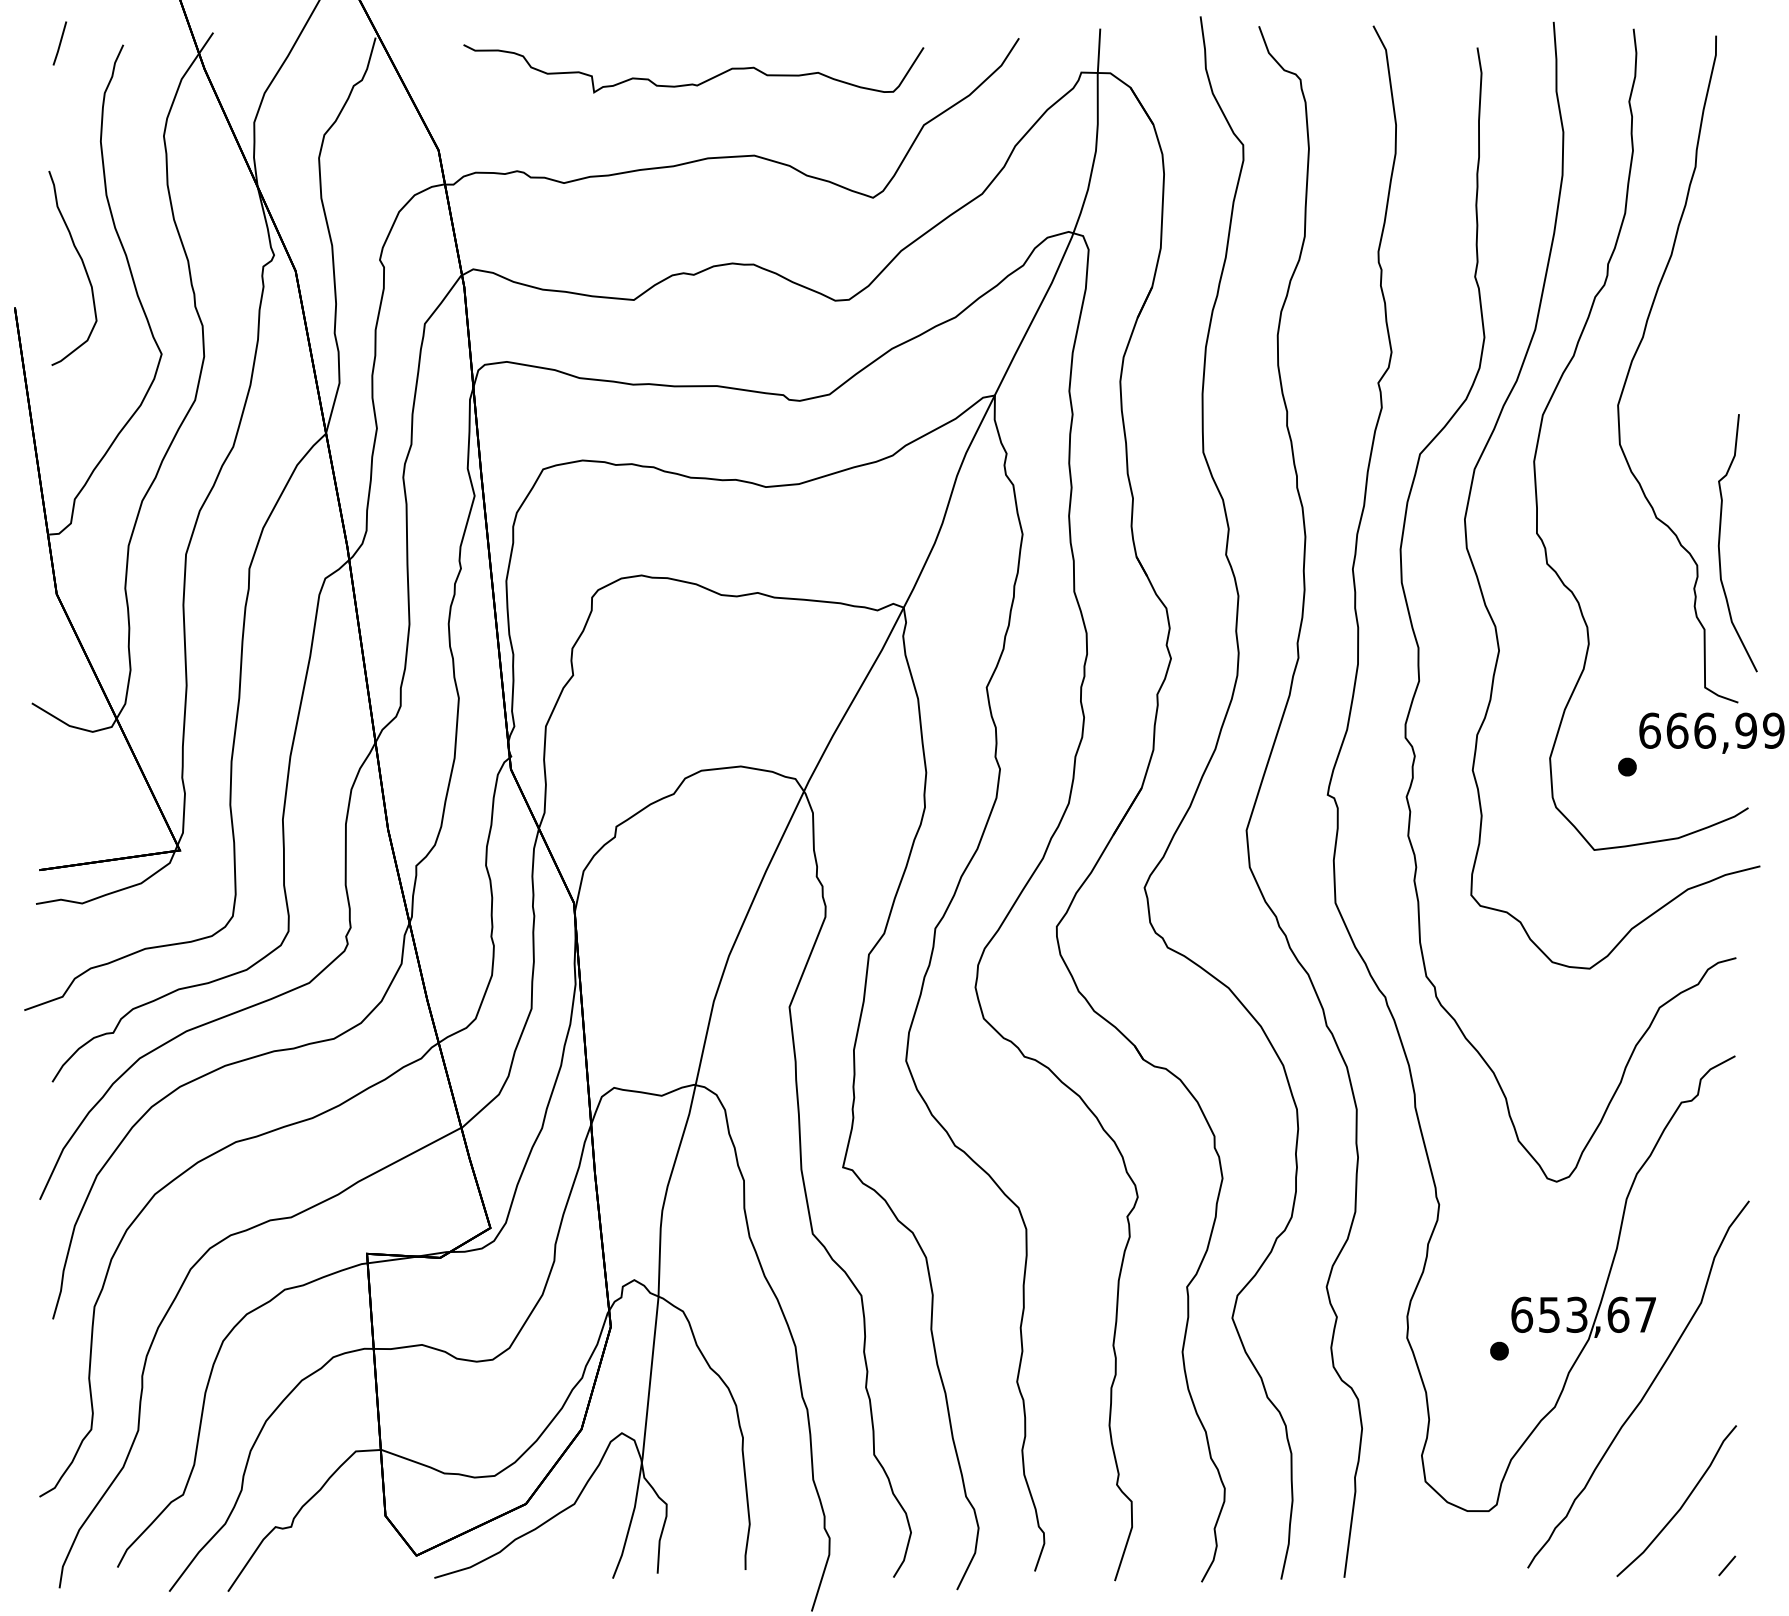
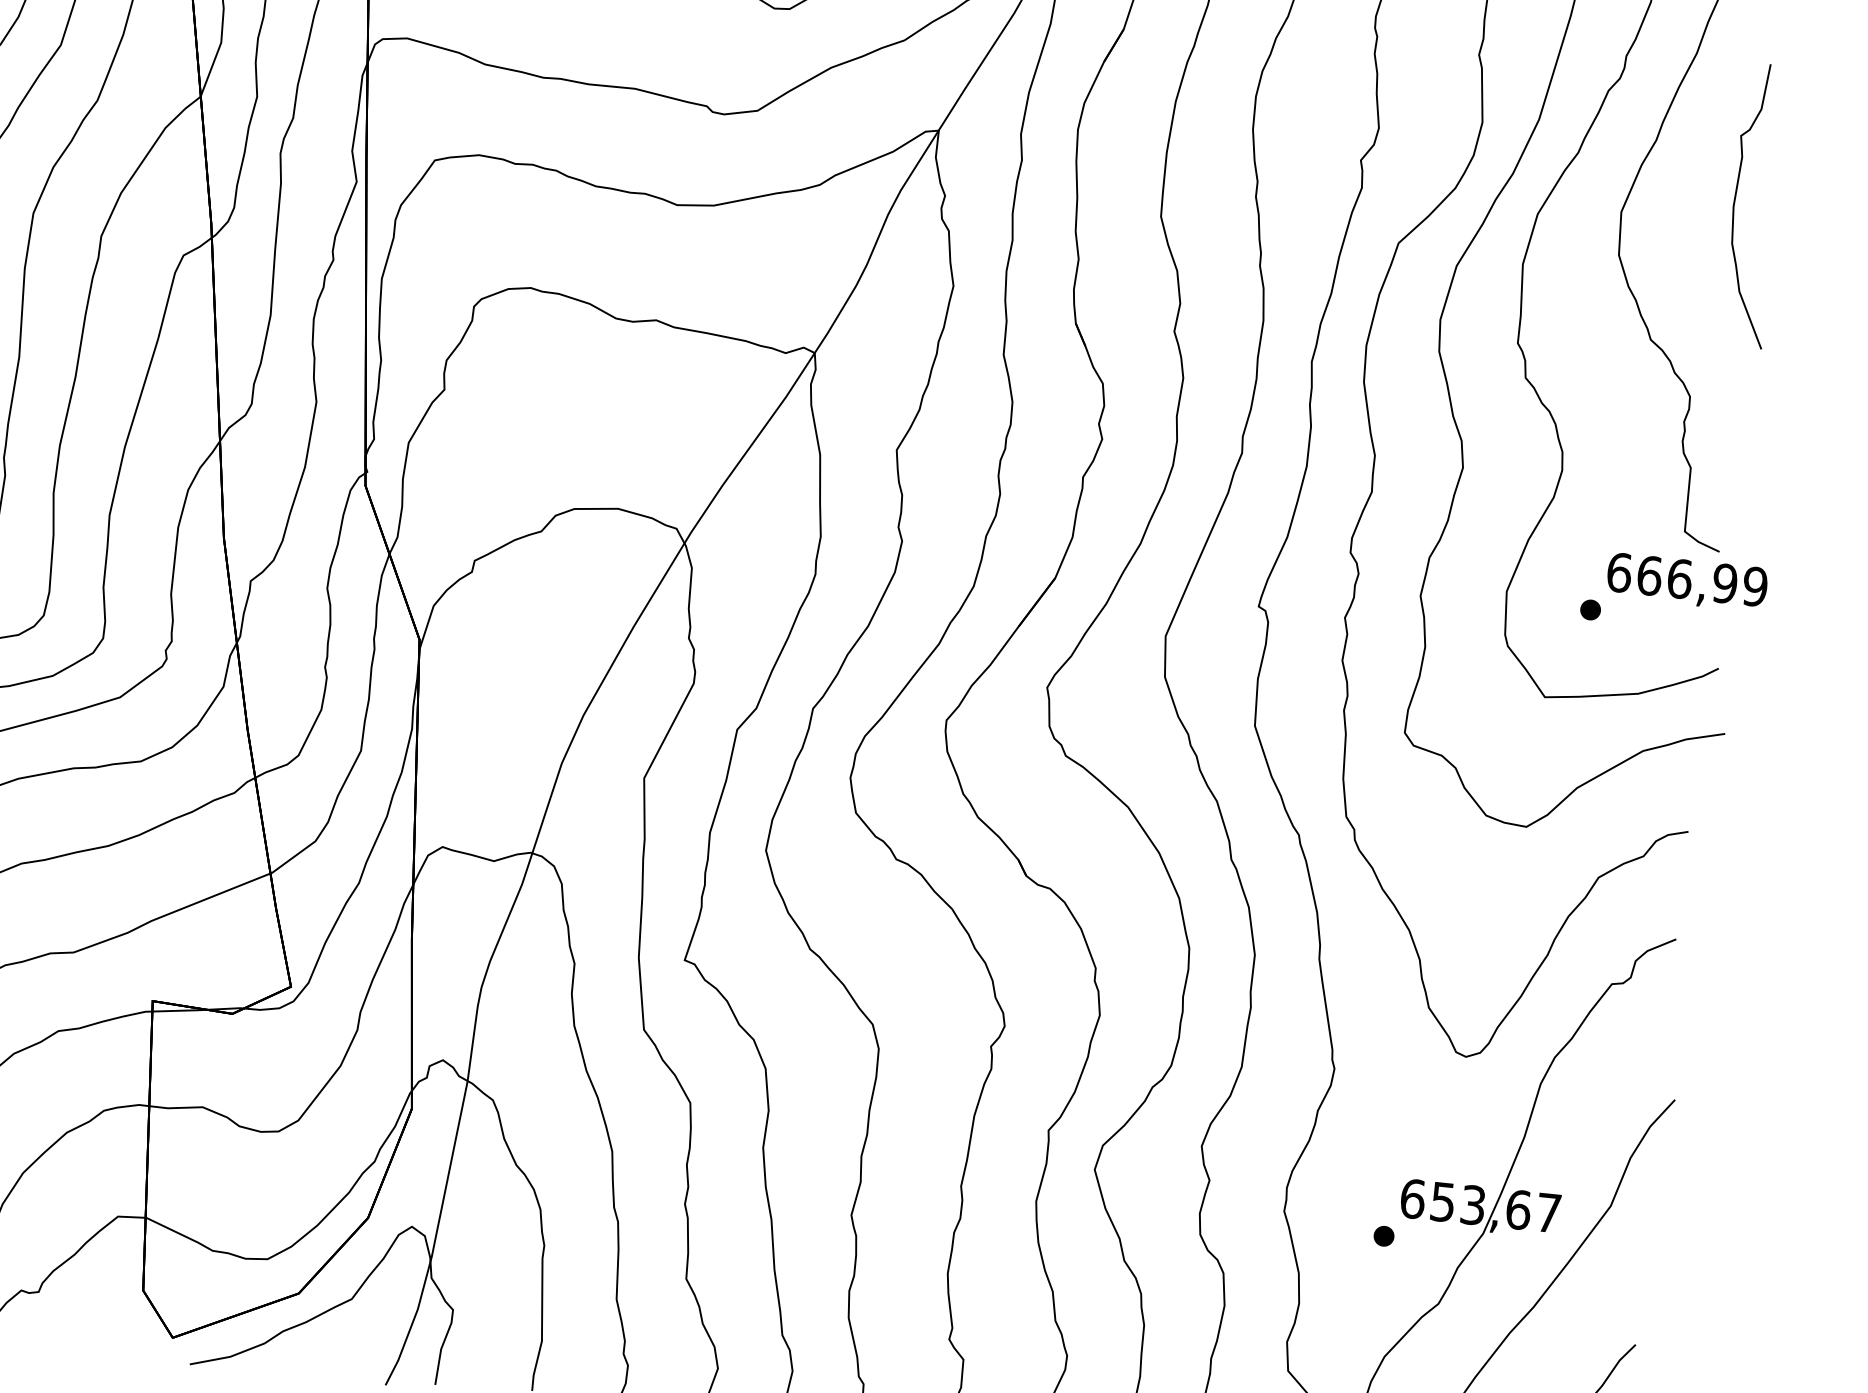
part: (1720, 540) -> (1736, 200), moved

